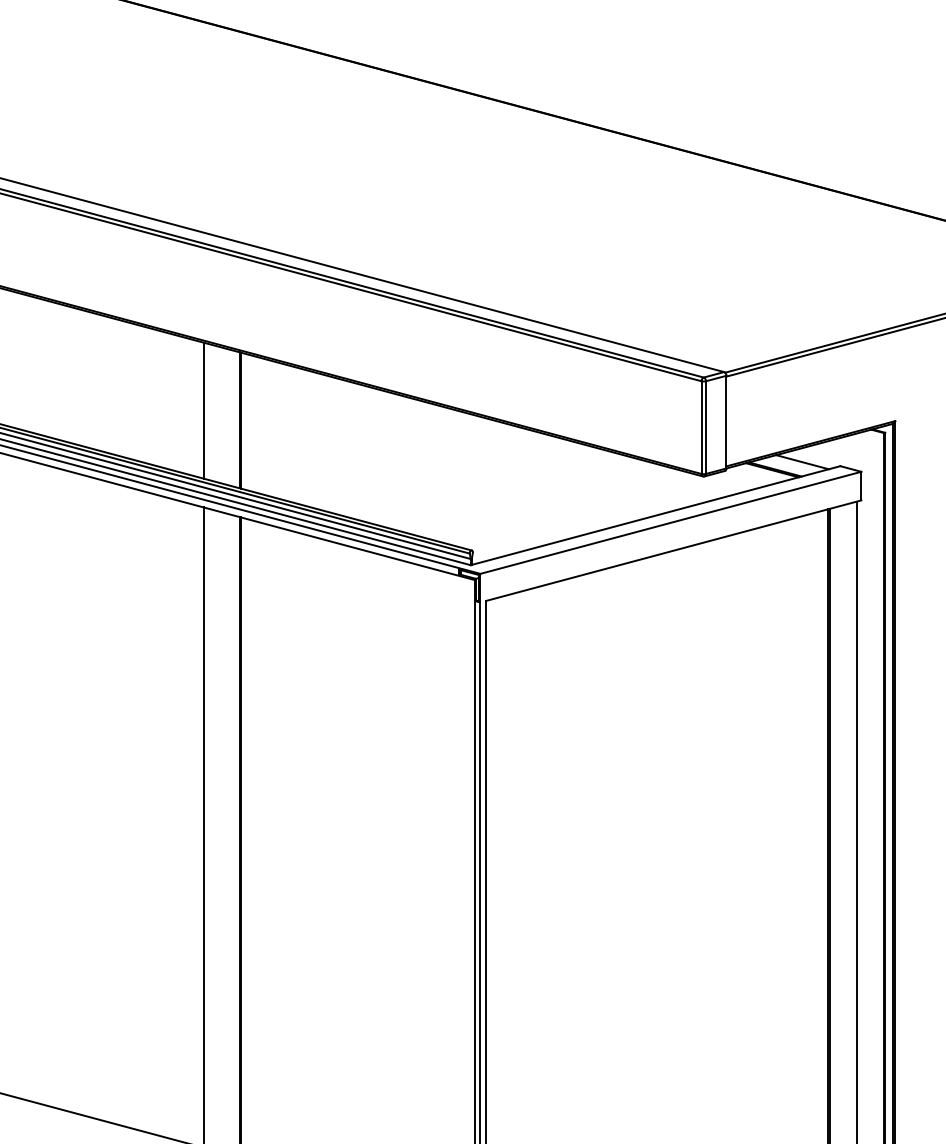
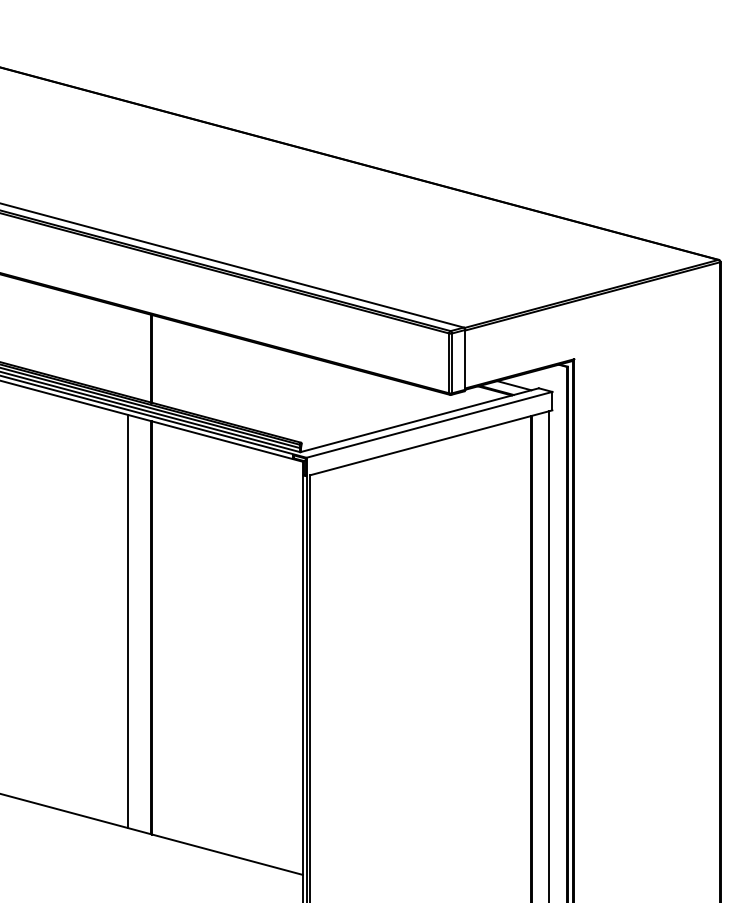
line: (204, 410) -> (128, 352), removed

